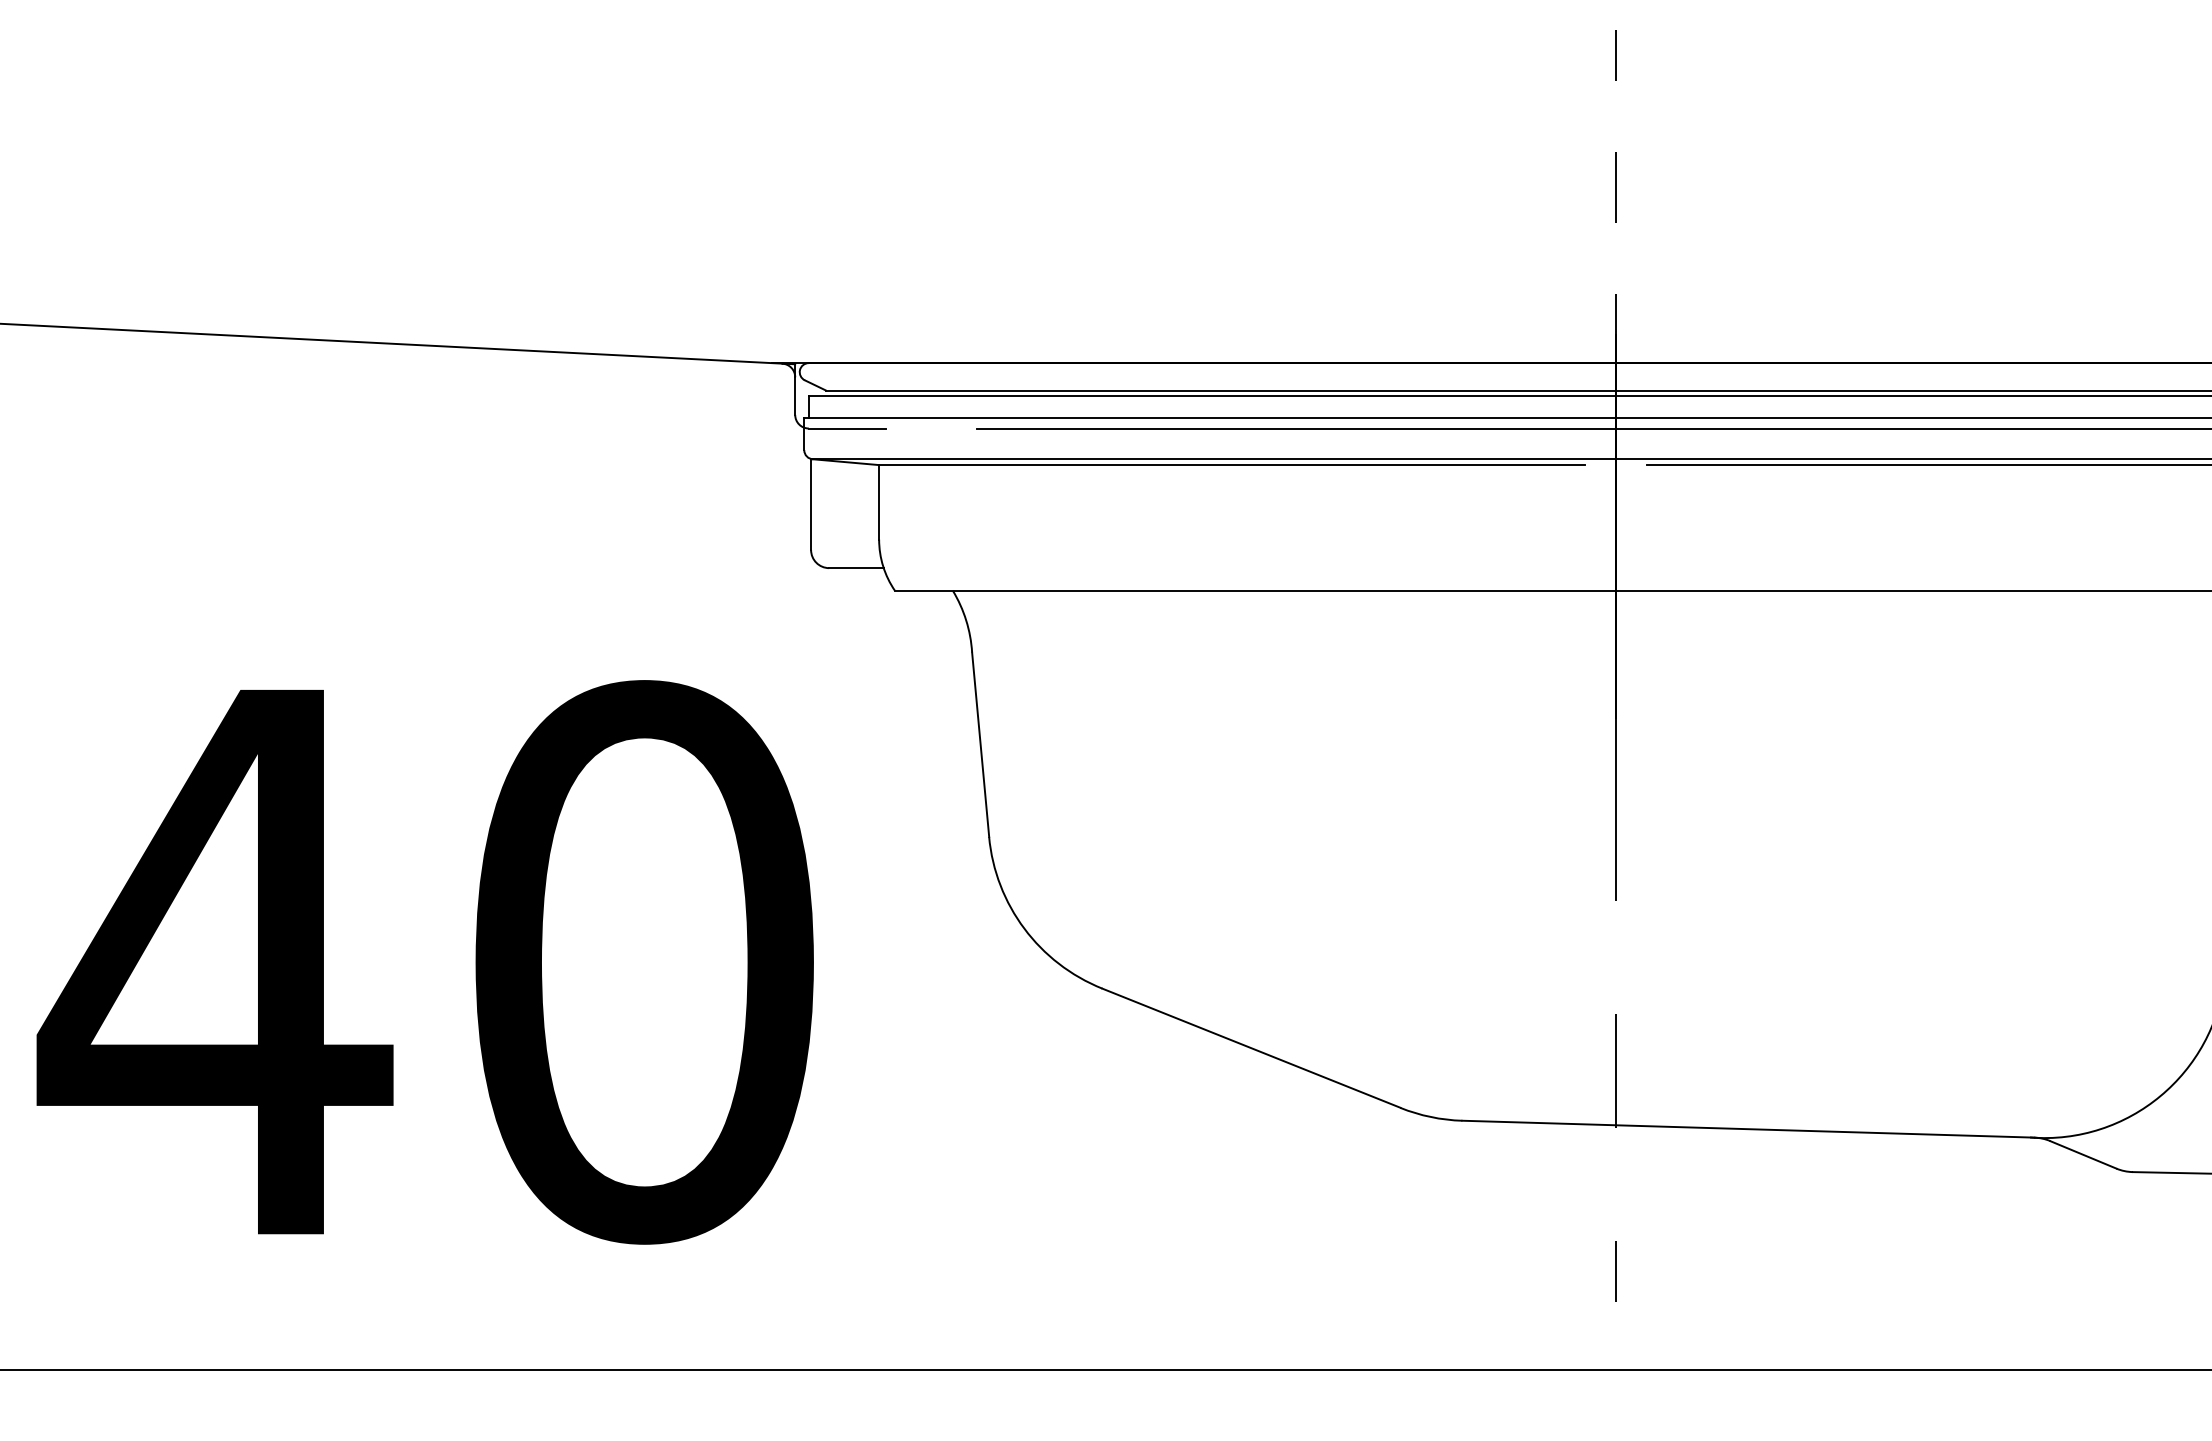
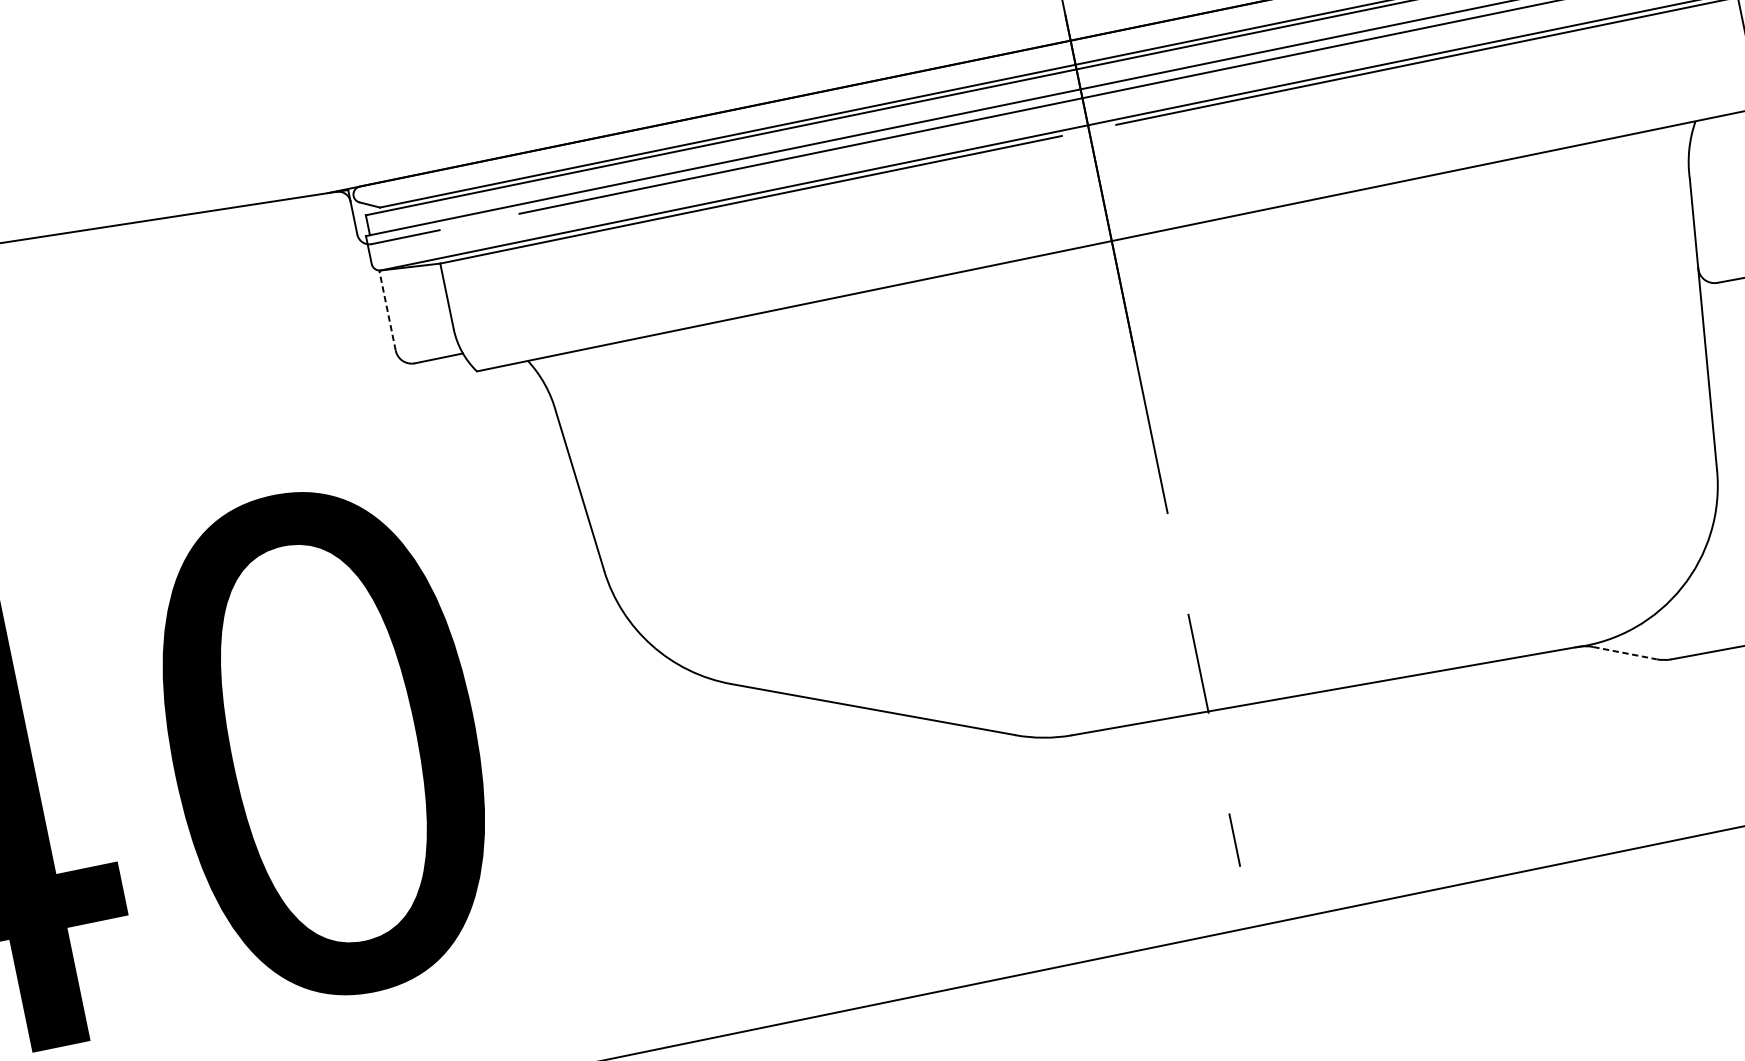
line: (811, 504) -> (387, 310), solid -> dashed
line: (2083, 1154) -> (1624, 652), solid -> dashed

